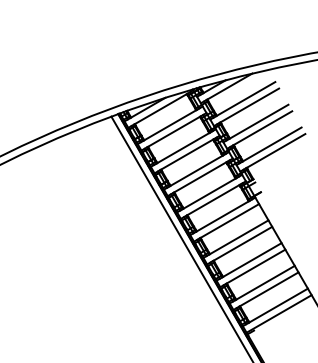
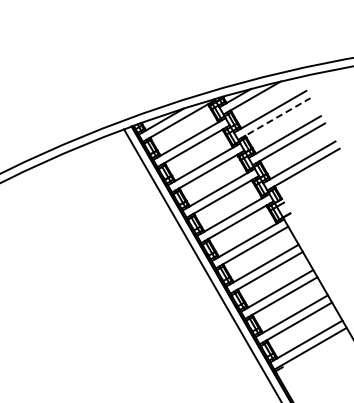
line: (246, 107) -> (274, 119), solid -> dashed

